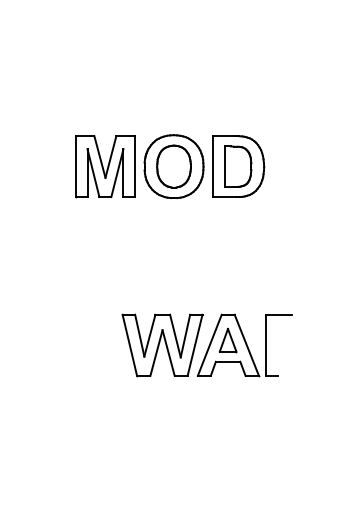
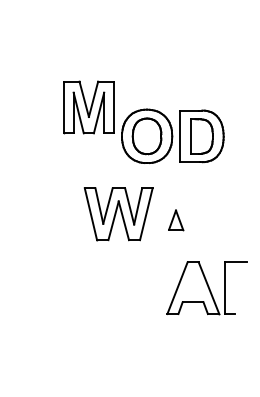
part: (105, 166) -> (88, 107), moved
part: (227, 340) -> (175, 220), moved
part: (162, 345) -> (118, 214), moved

